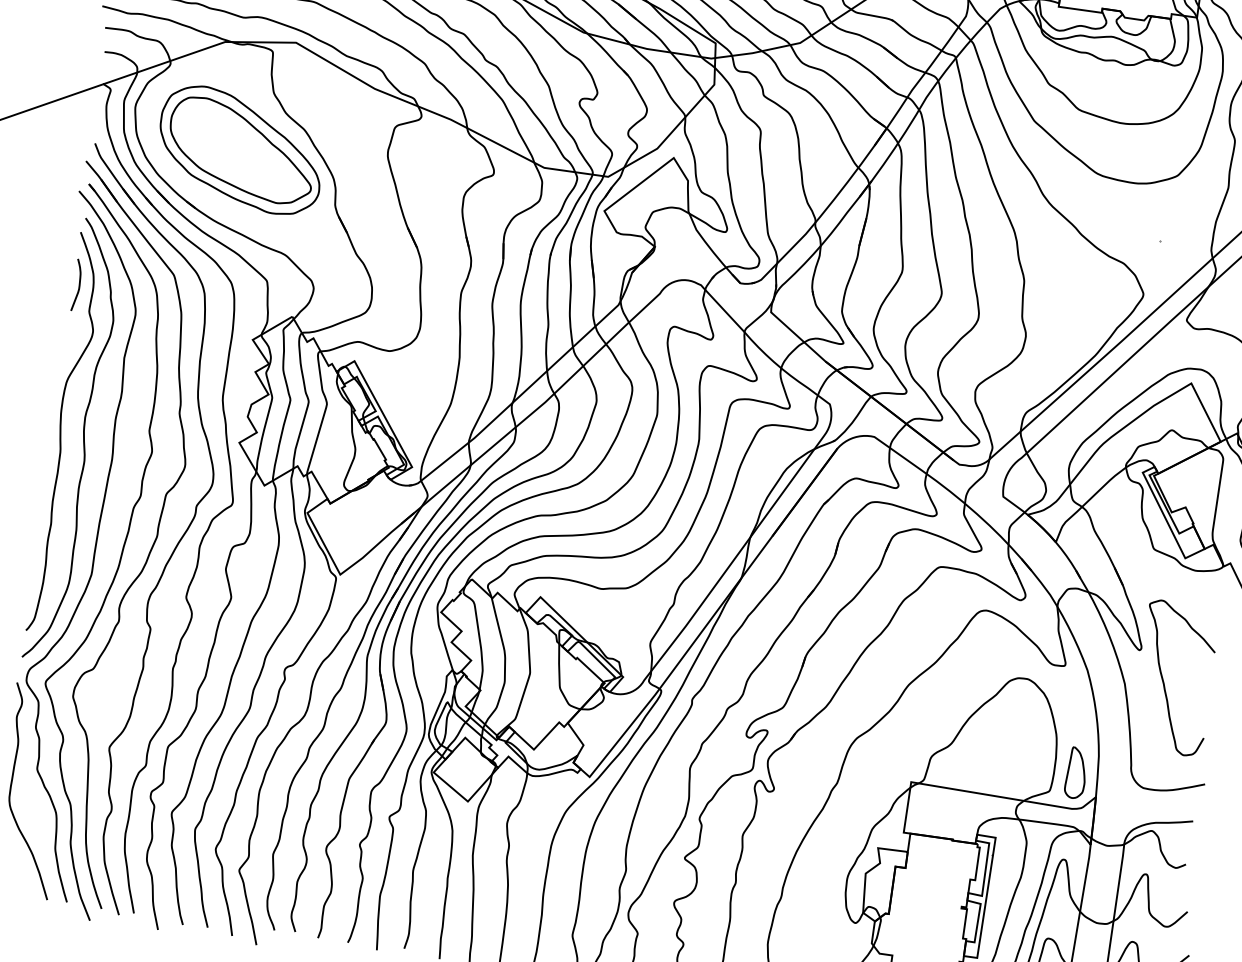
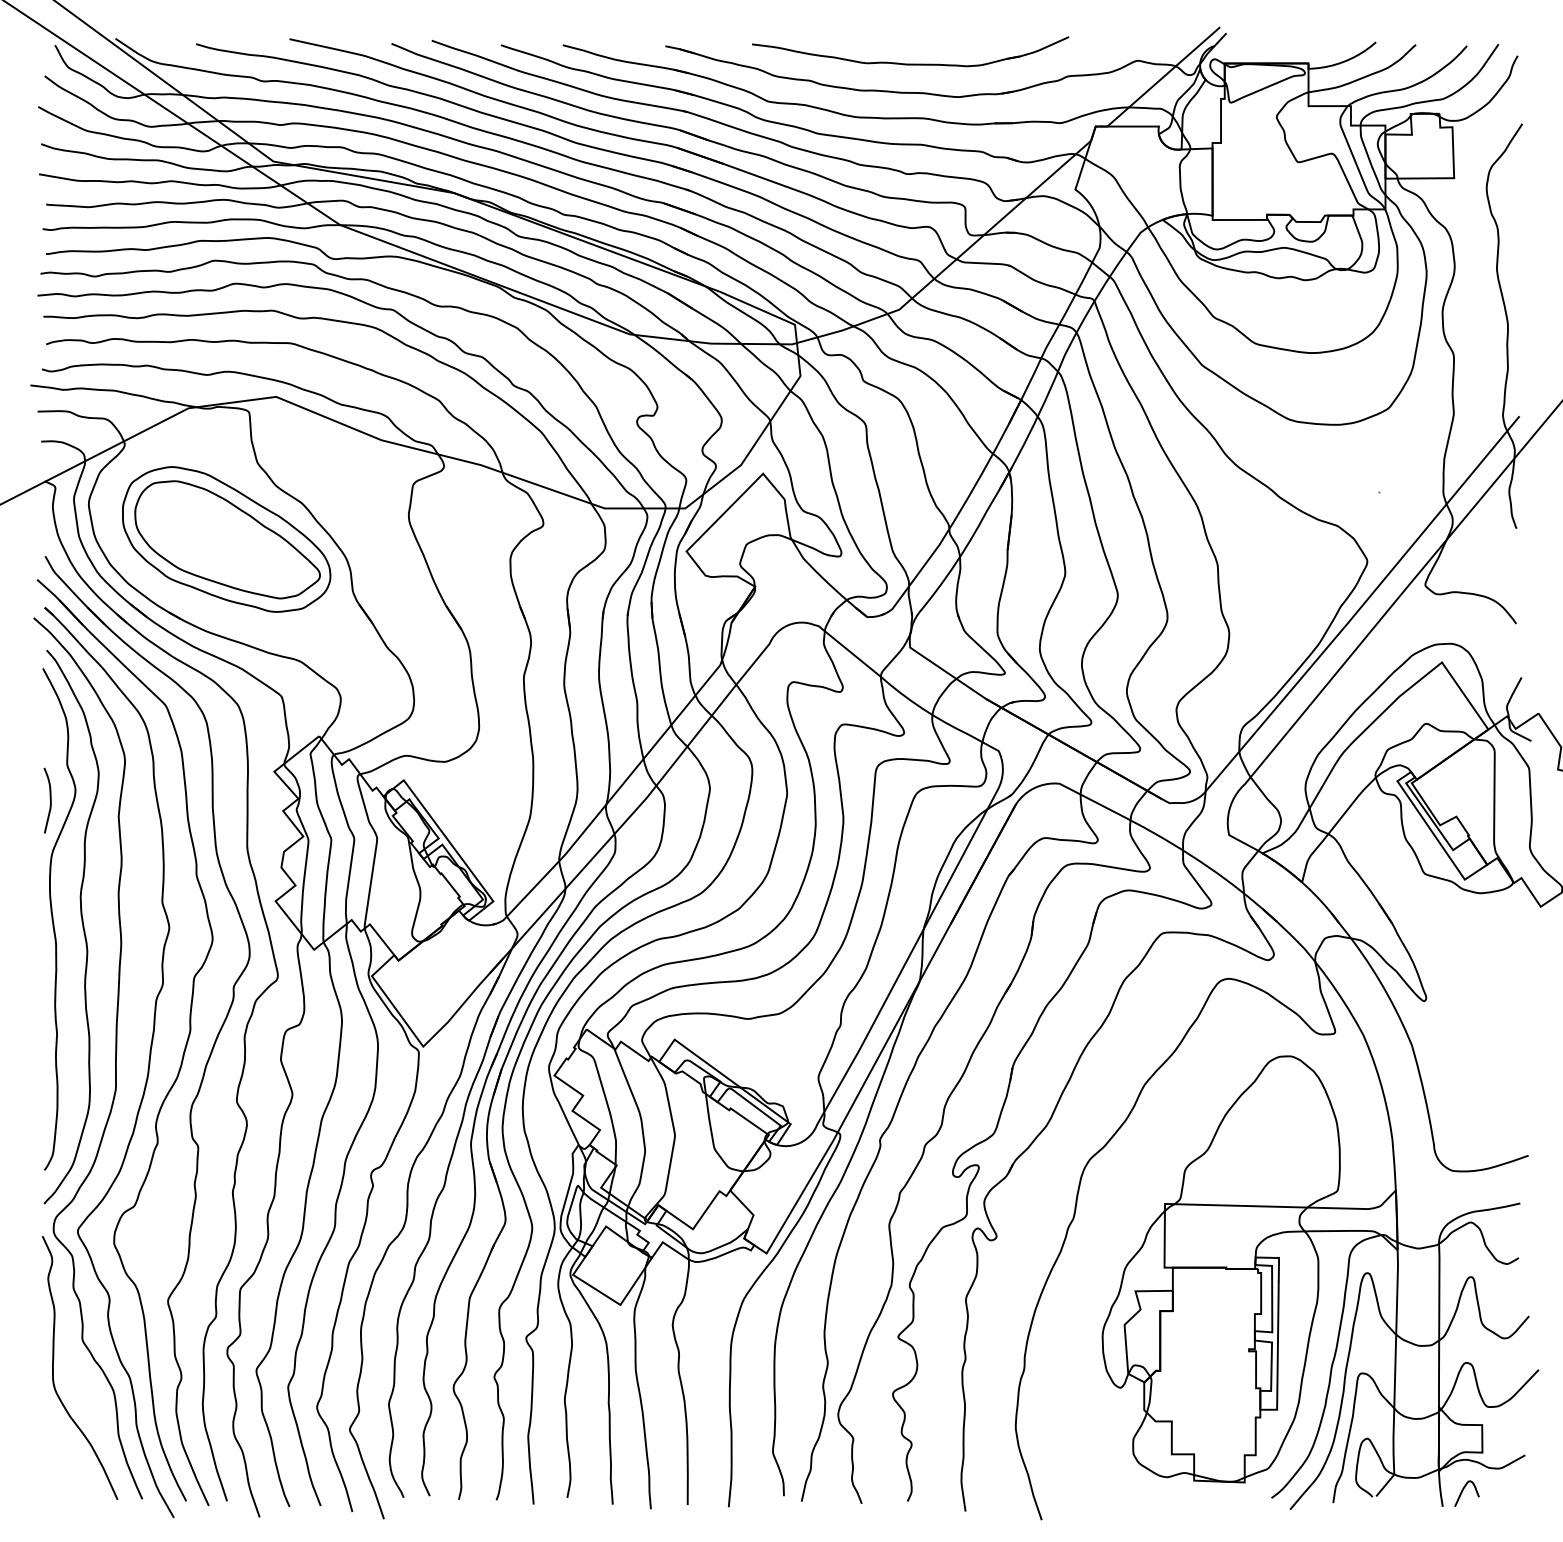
curve: (78, 284) -> (49, 799), moved
curve: (1164, 682) -> (1460, 1036), removed
part: (1076, 772) -> (1367, 1163), removed

